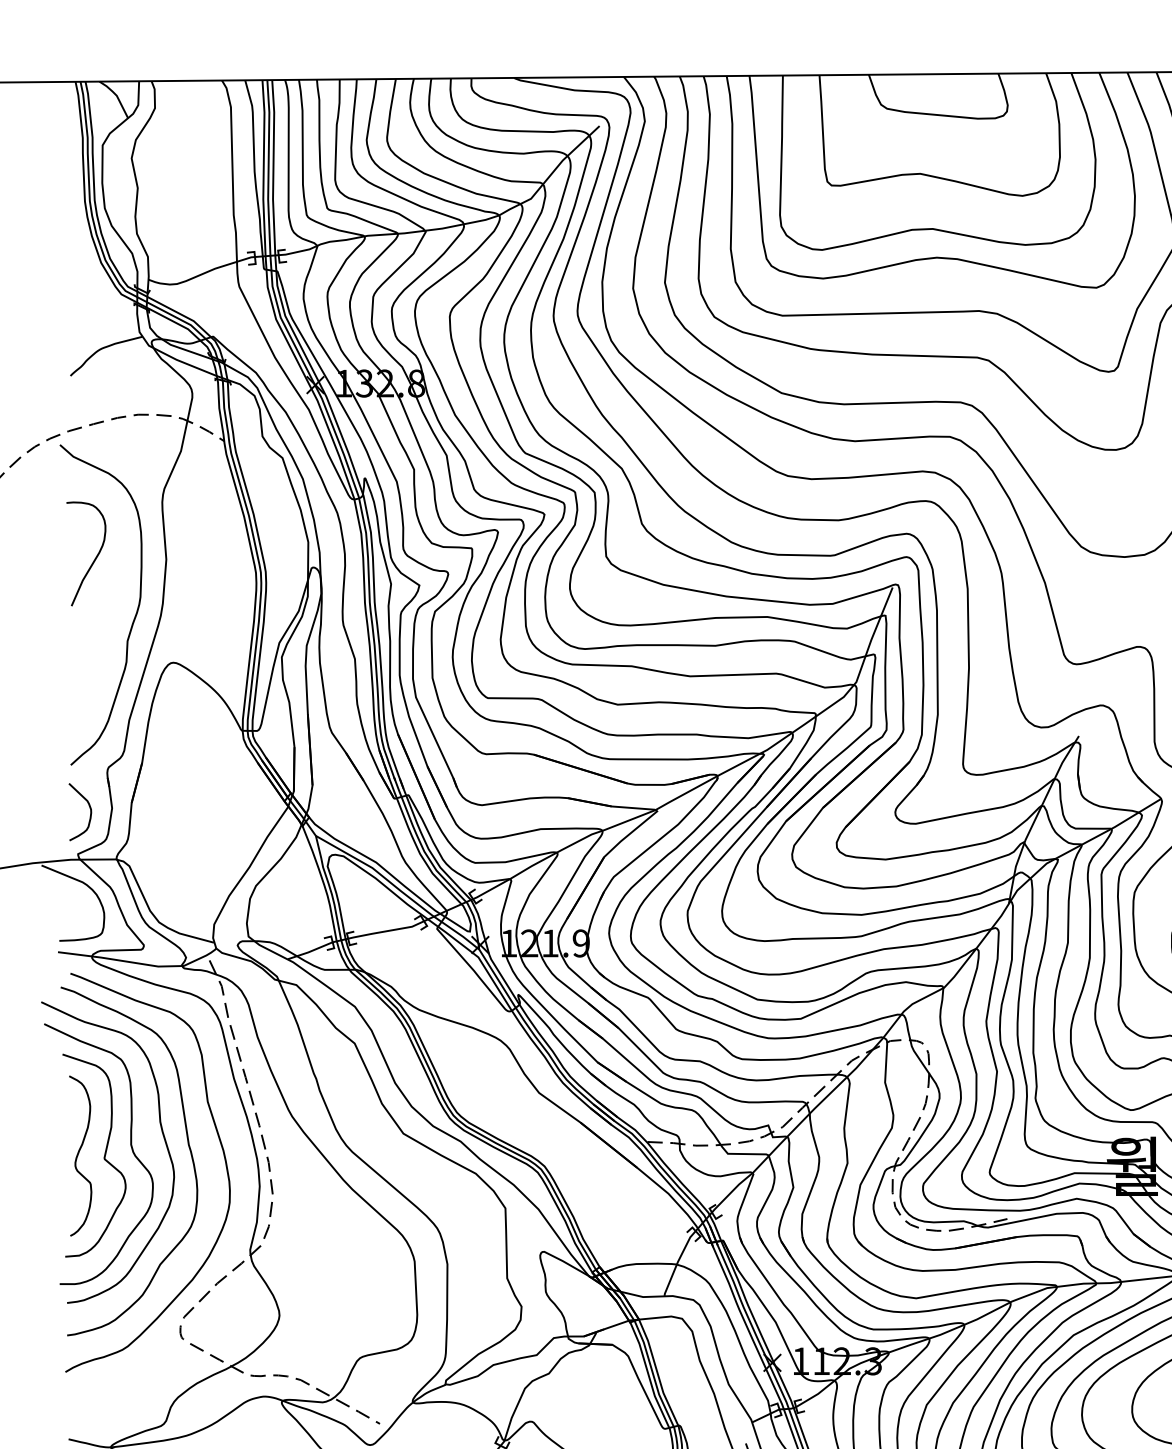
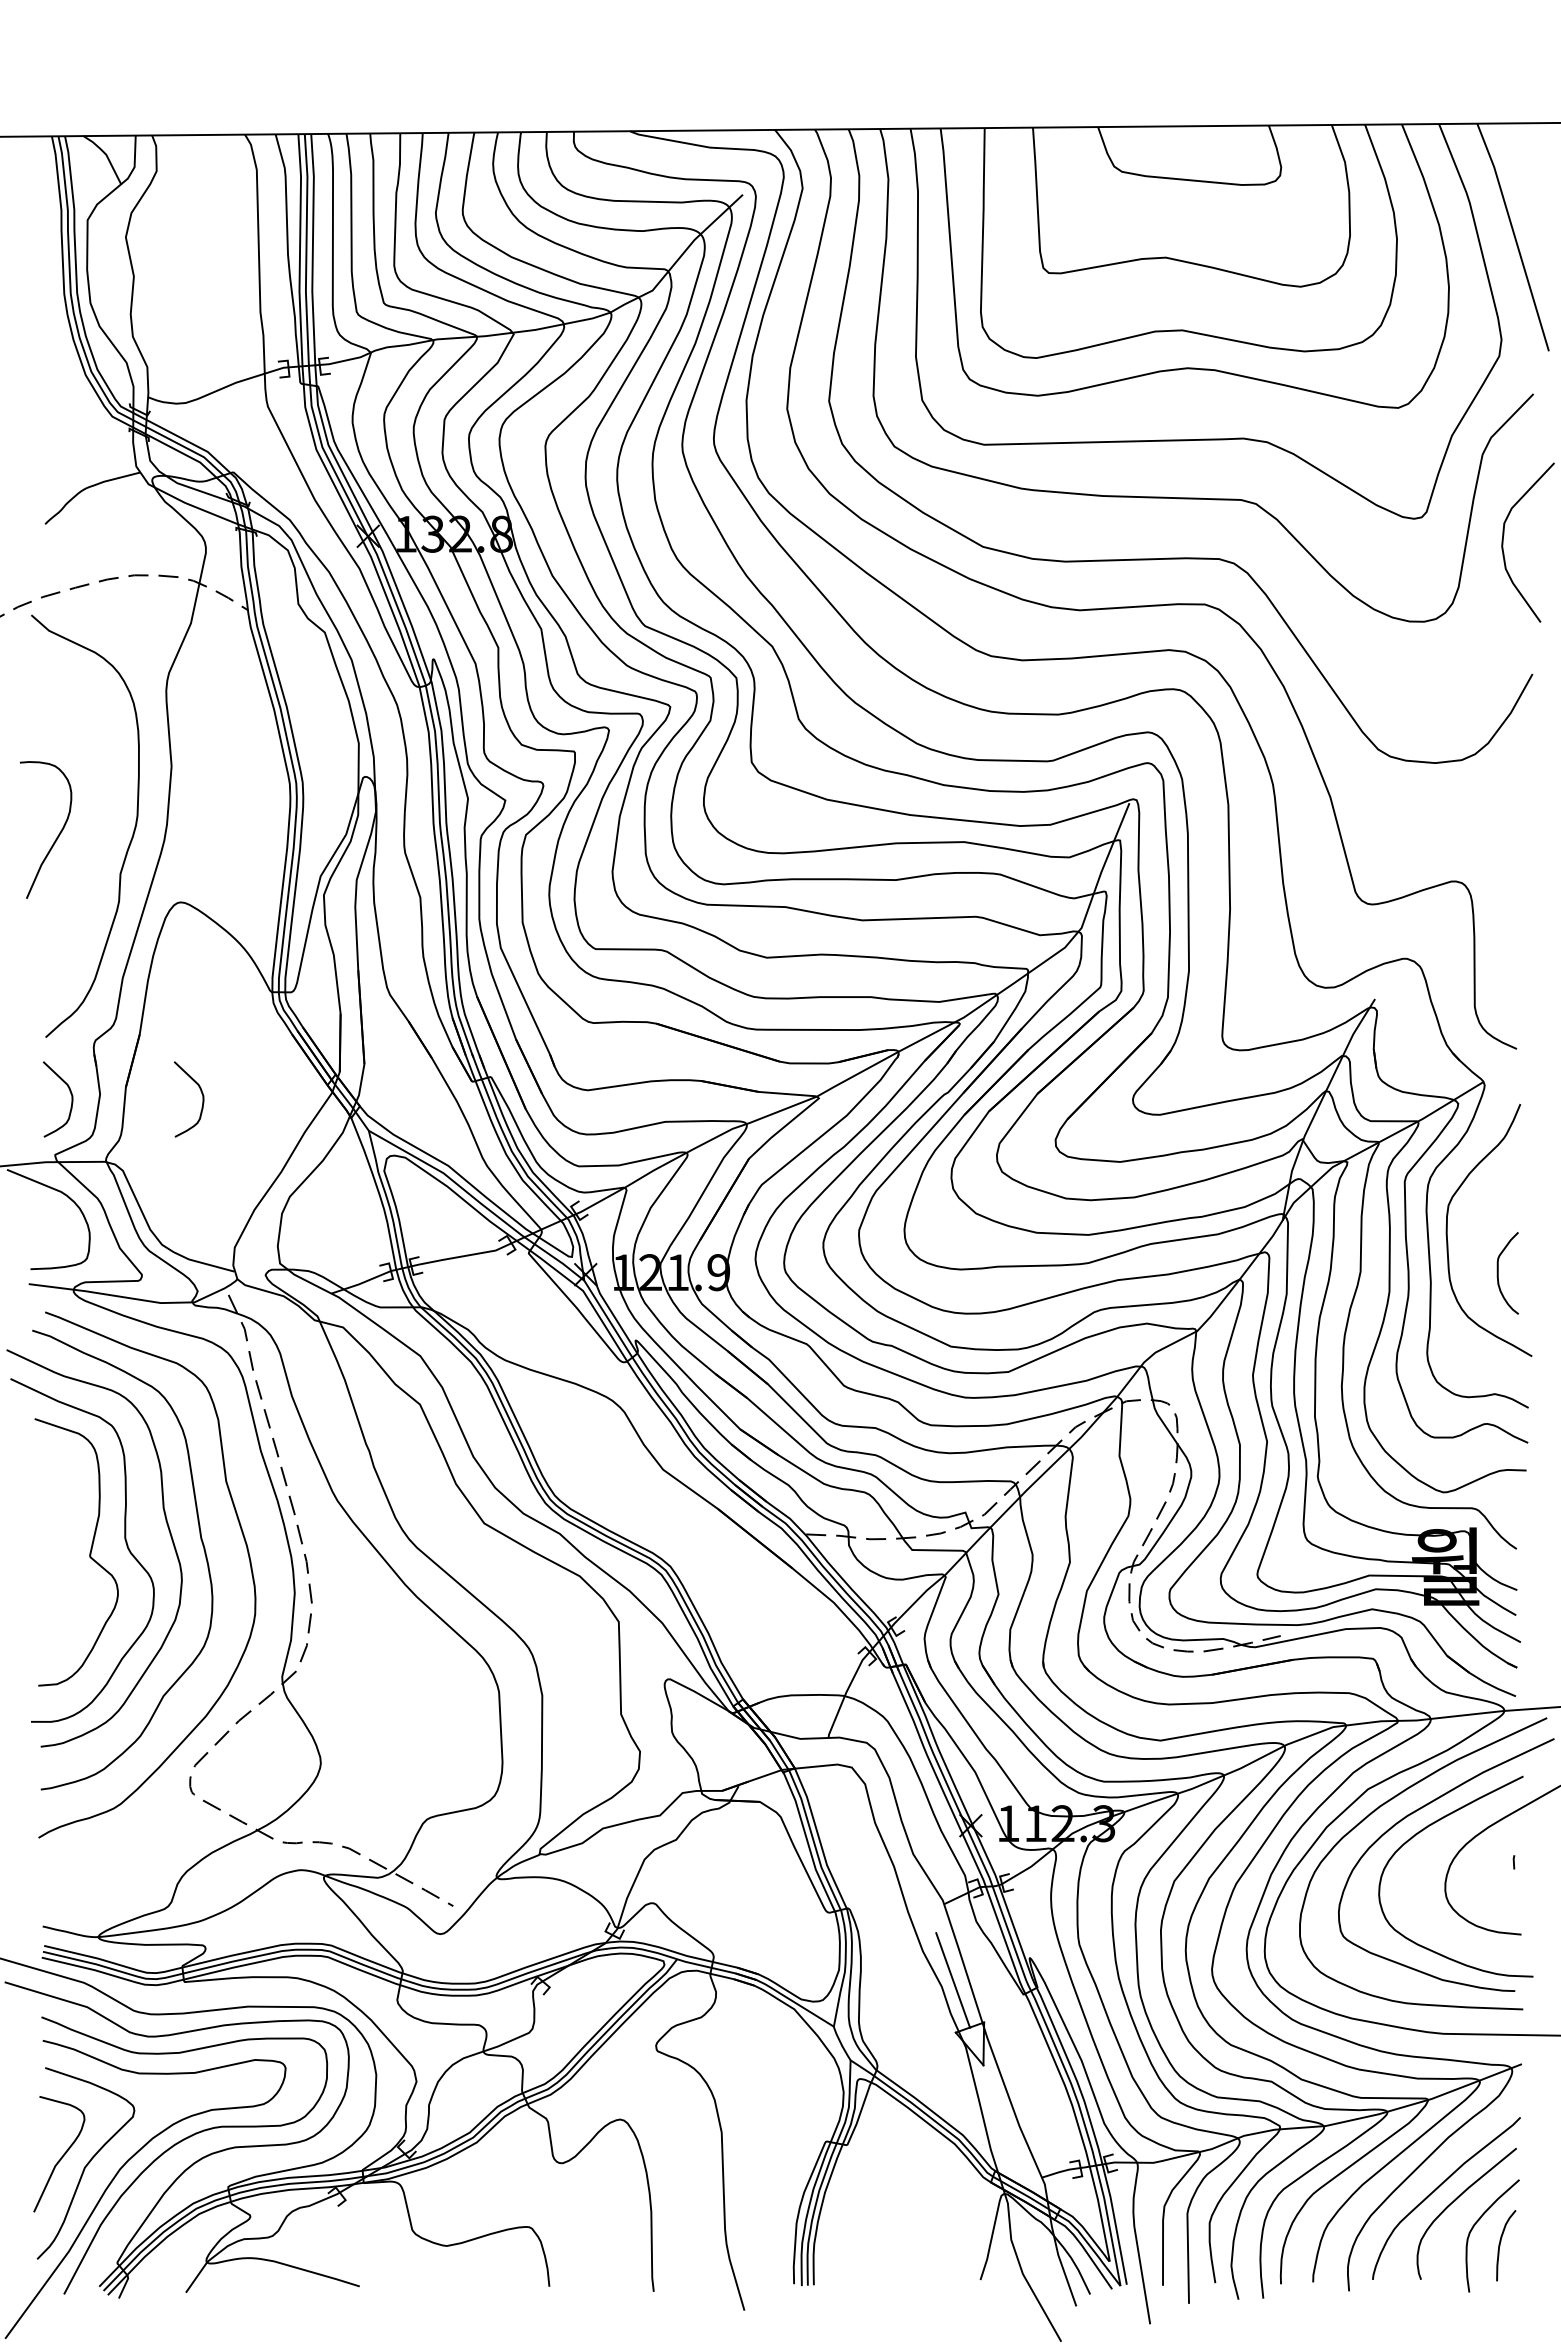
curve: (94, 558) -> (57, 835), moved
curve: (189, 808) -> (201, 1094), added
curve: (78, 1155) -> (55, 1552), removed

